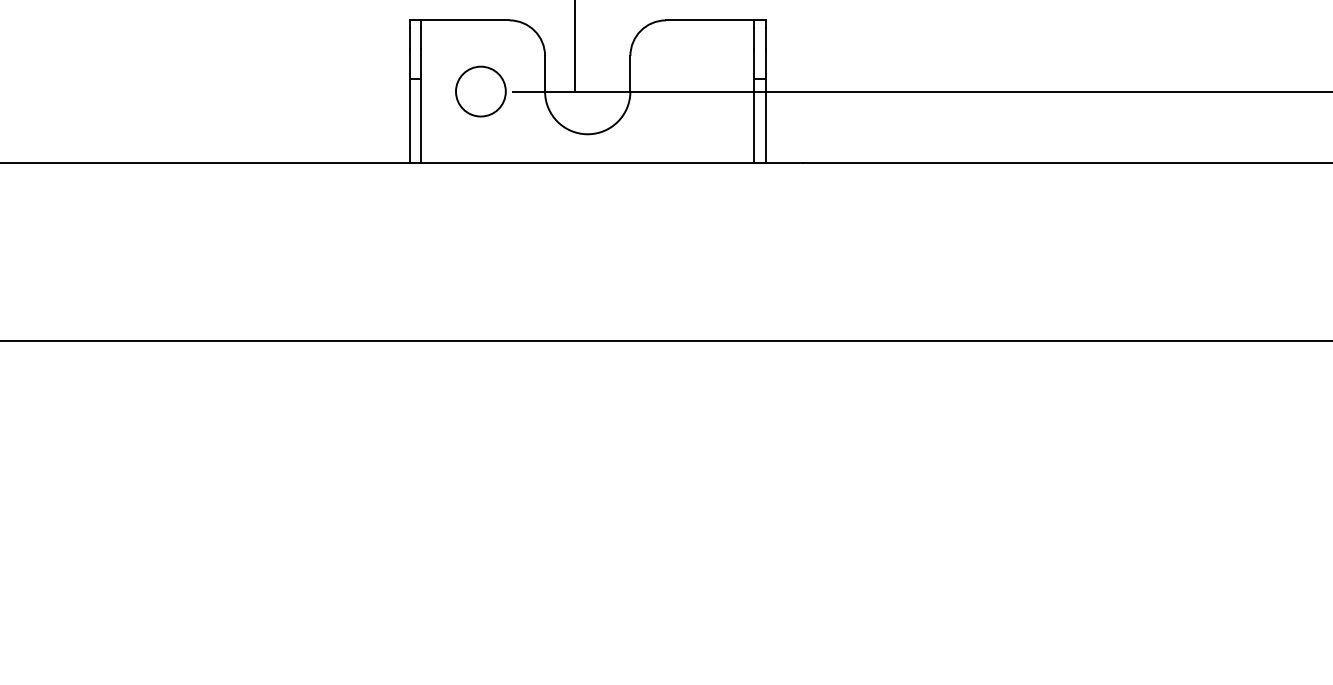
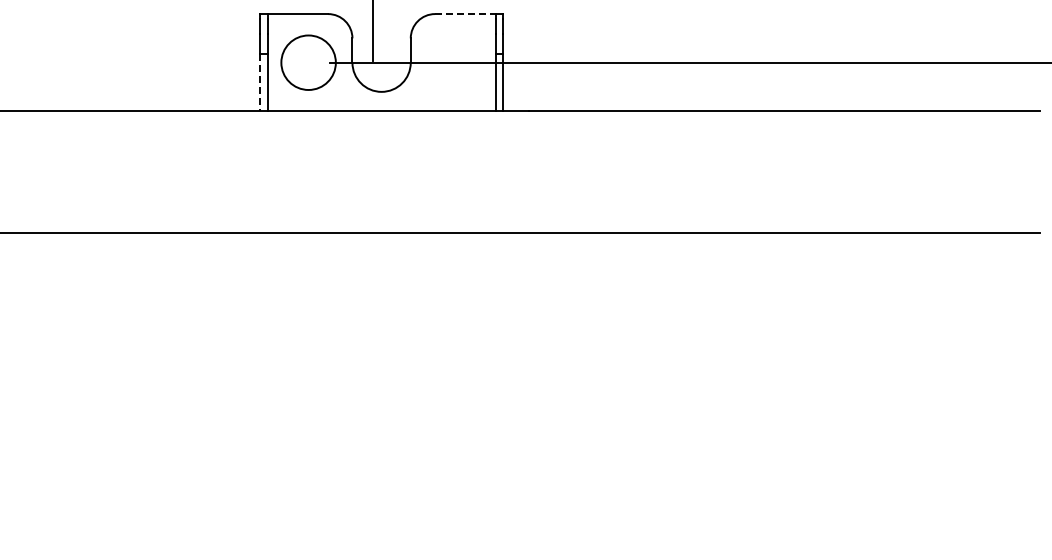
line: (710, 21) -> (465, 14), solid -> dashed
circle: (480, 91) -> (308, 62), size x1.6
line: (409, 120) -> (259, 82), solid -> dashed

